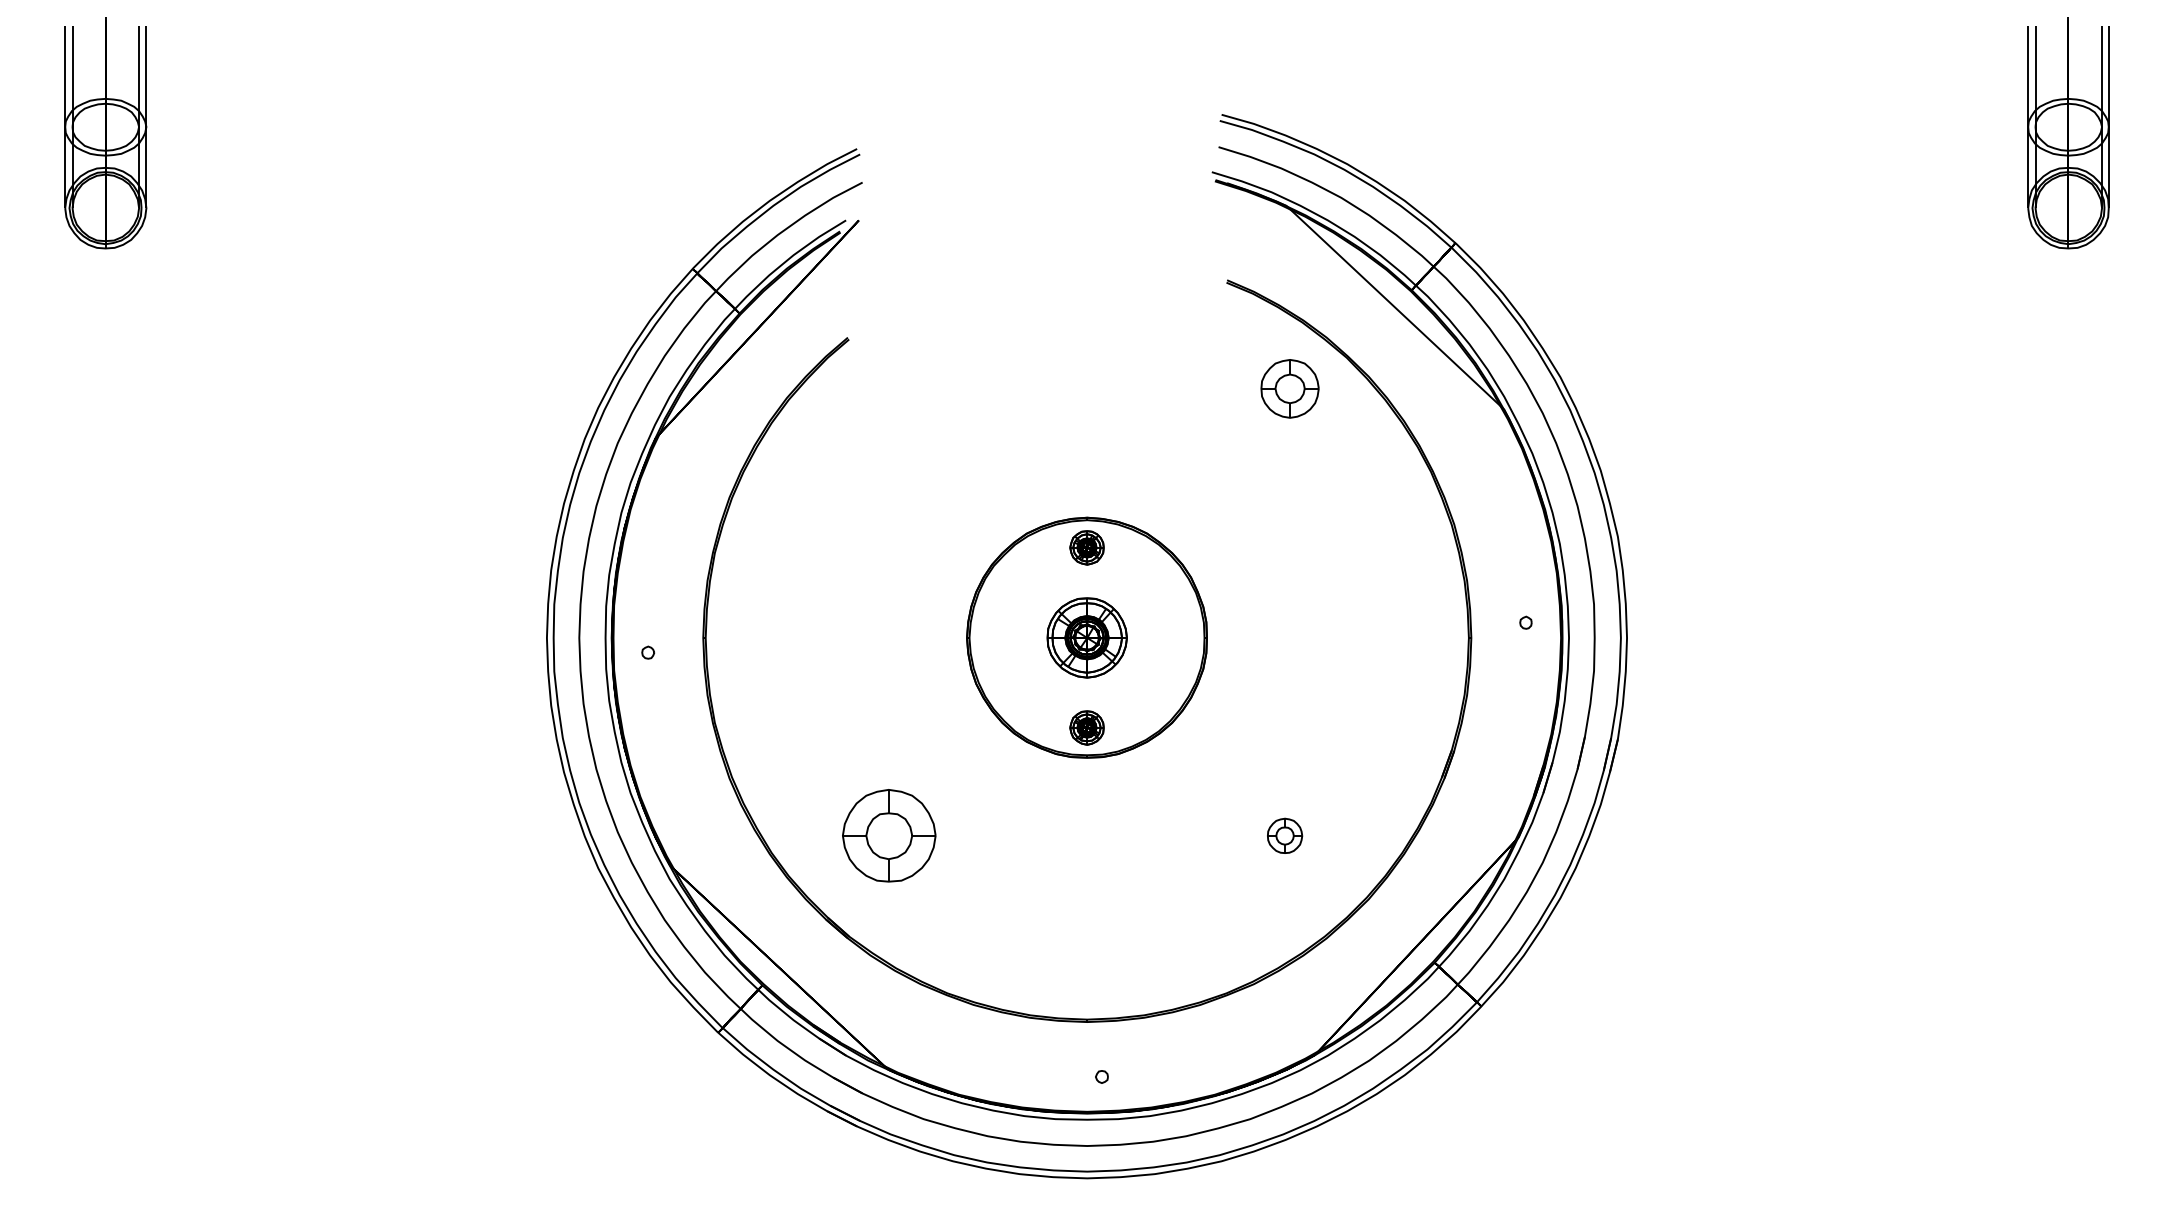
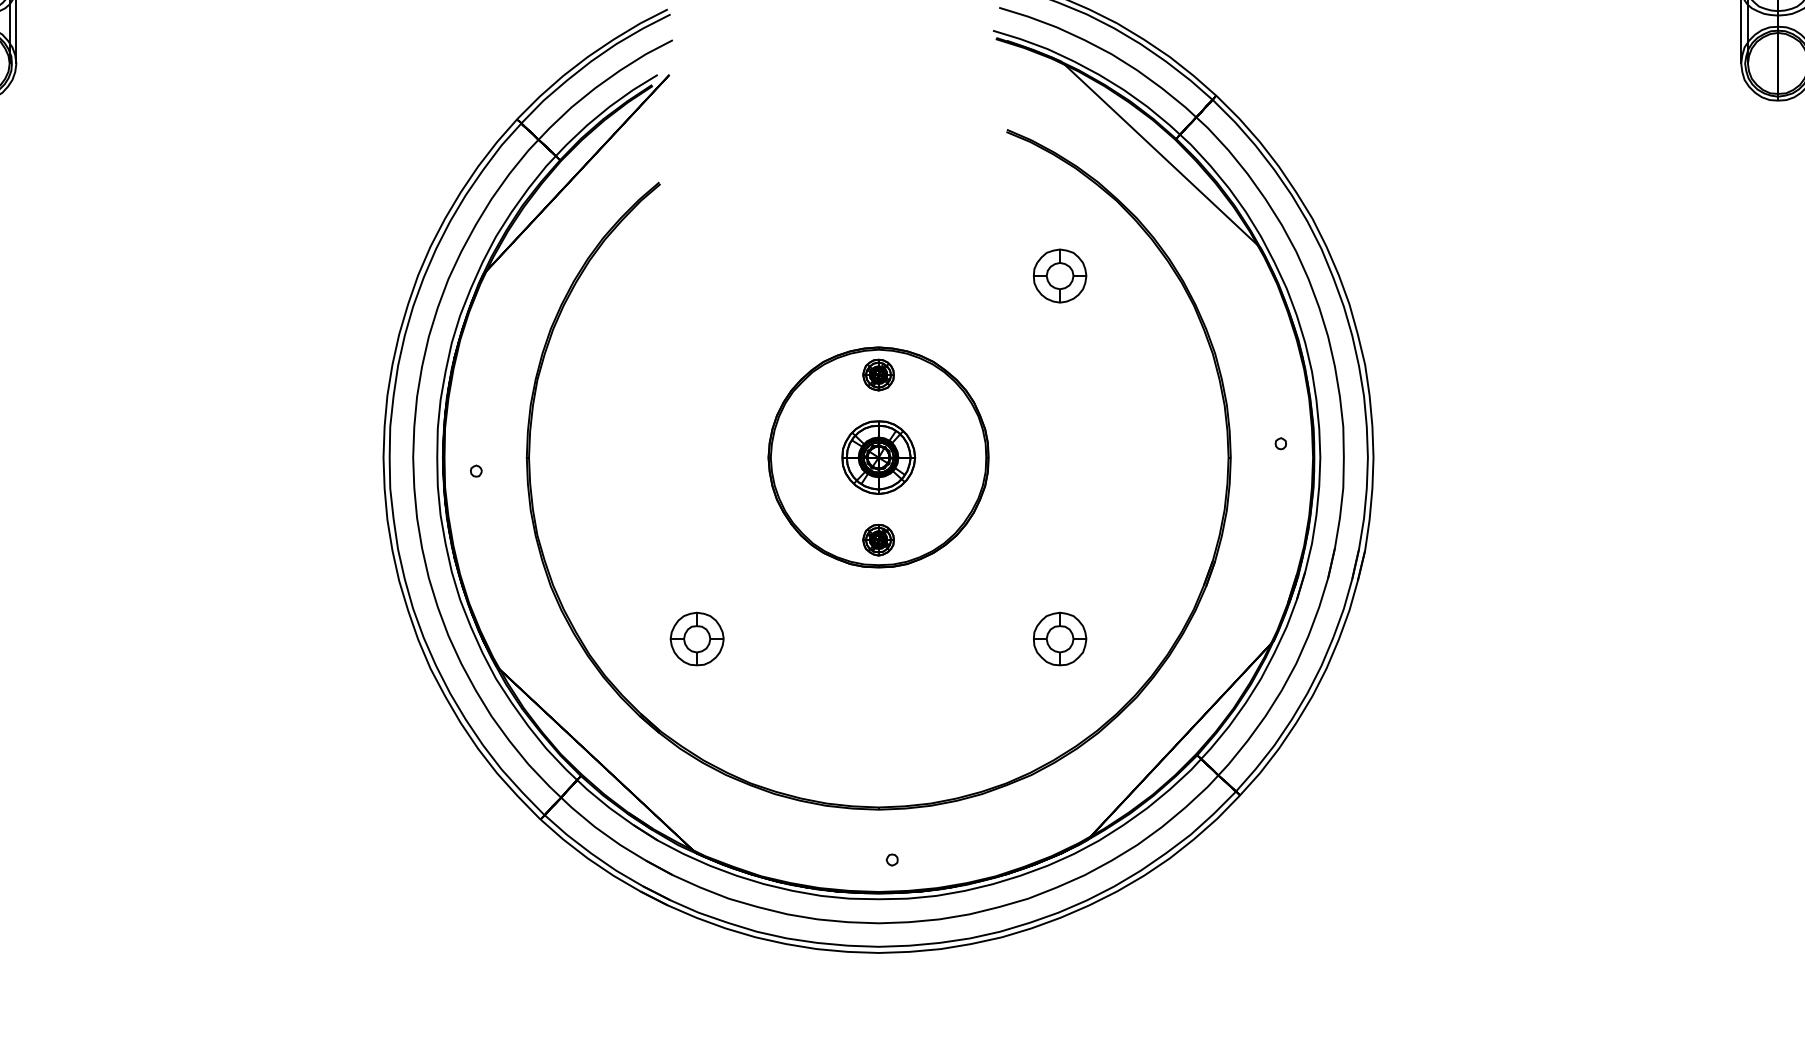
part: (1289, 388) -> (1059, 275), moved
part: (888, 835) -> (696, 638), size x0.62
part: (1284, 835) -> (1059, 638), size x1.67

